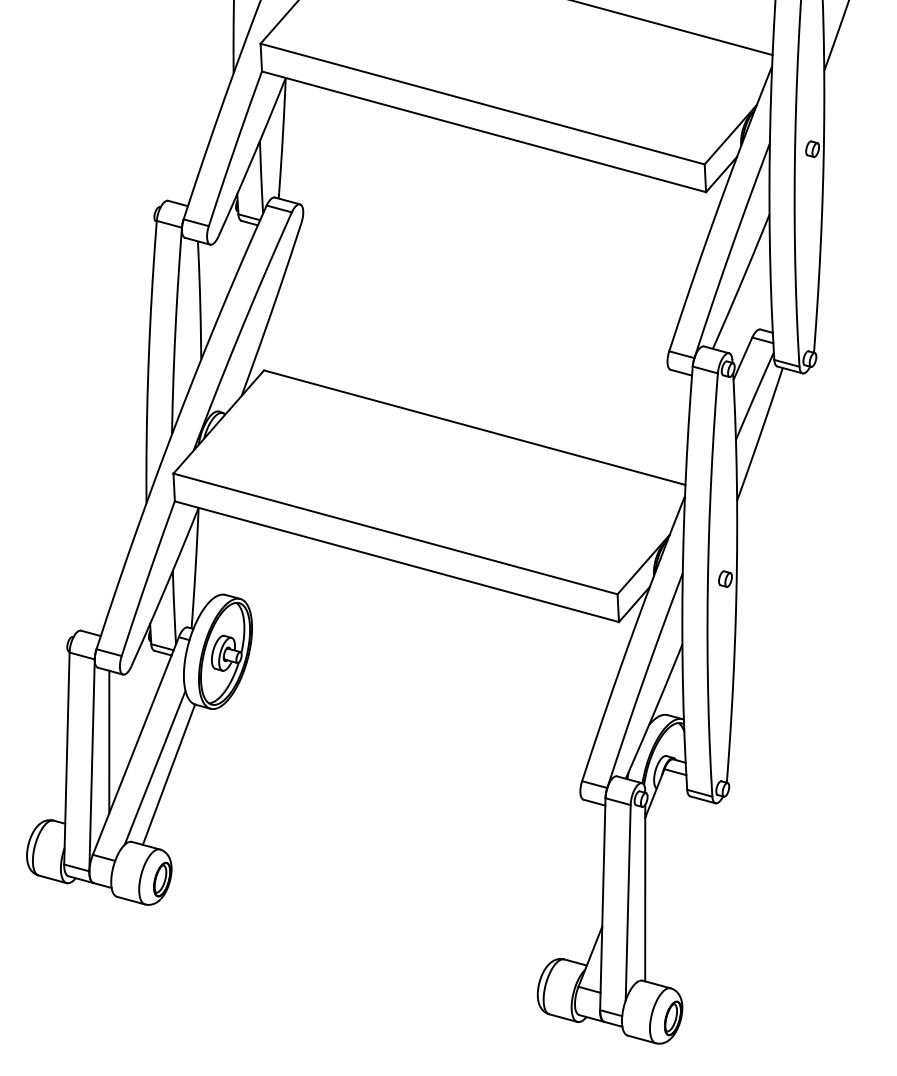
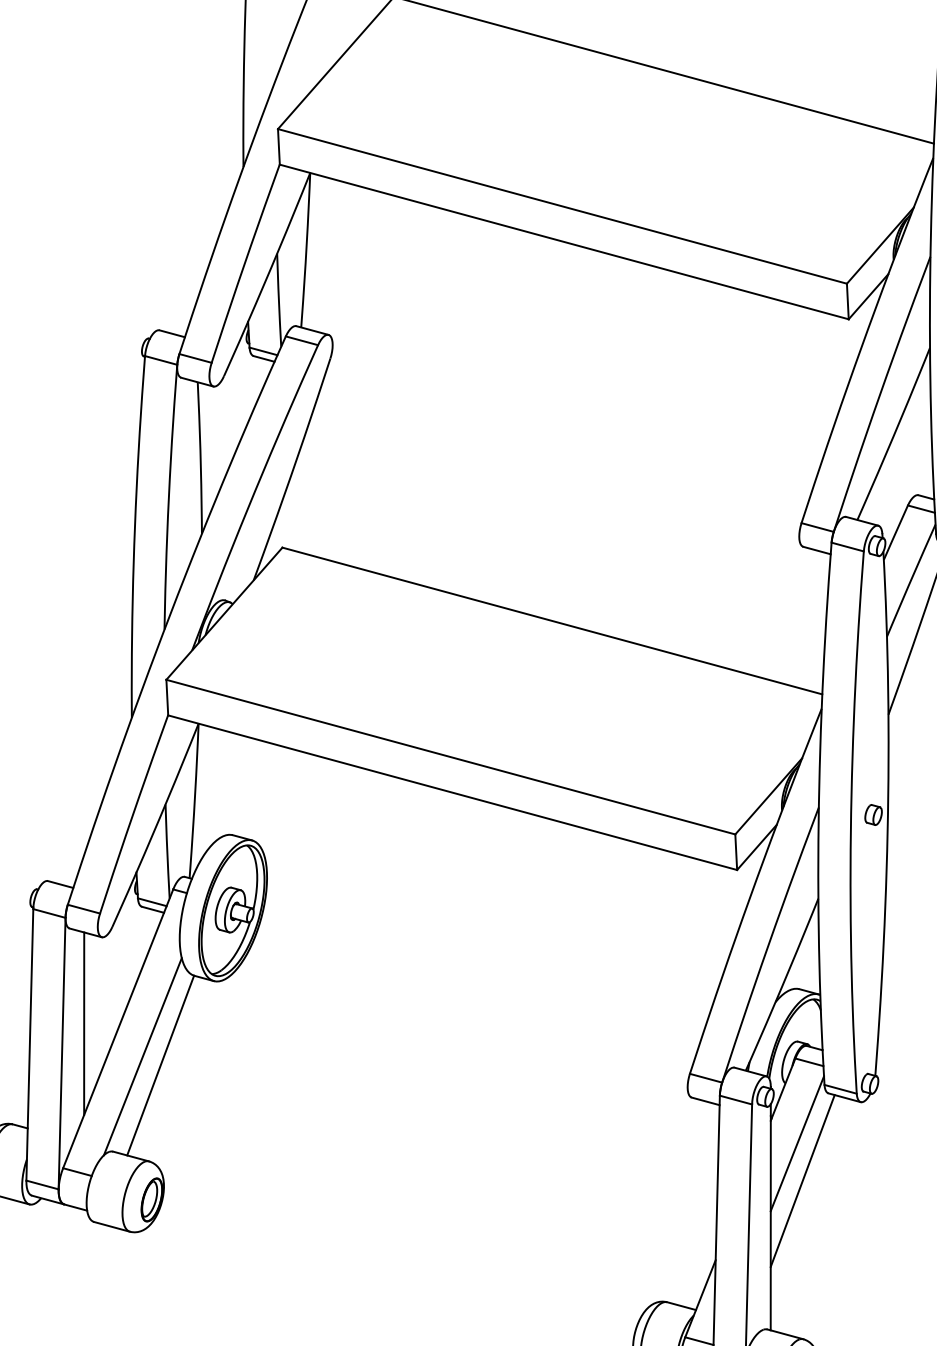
line: (665, 835) -> (796, 1143), added
line: (670, 864) -> (803, 1180), added

